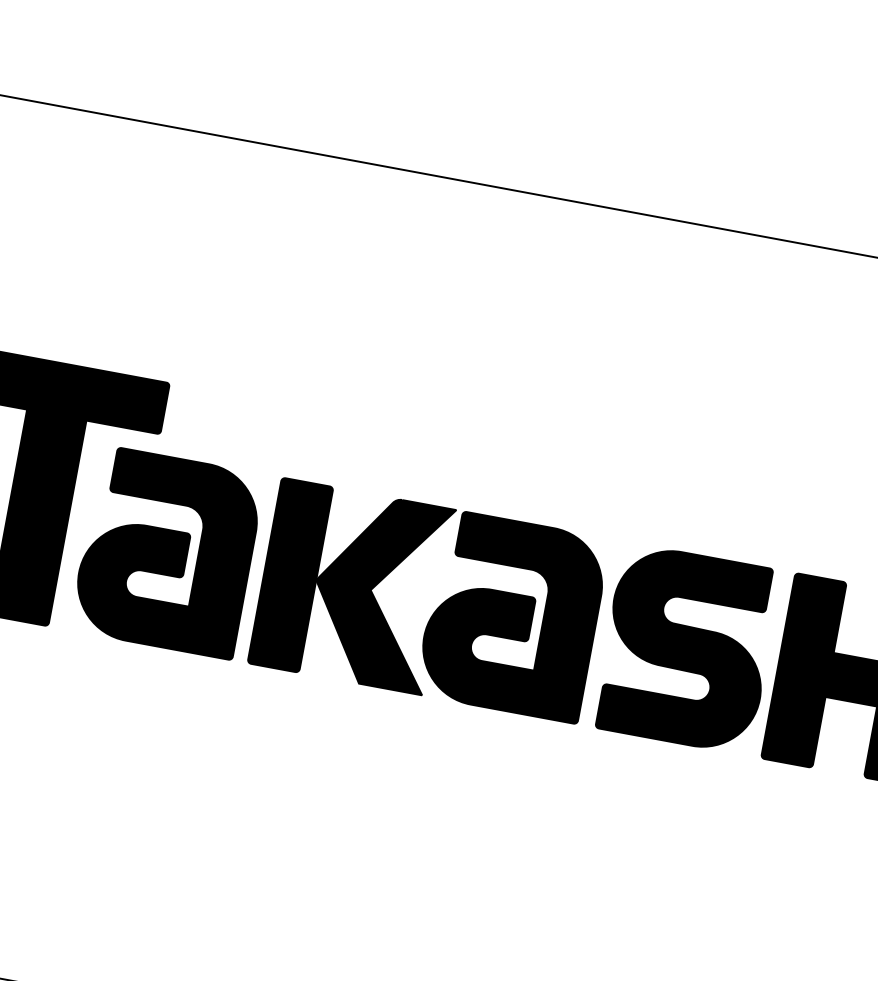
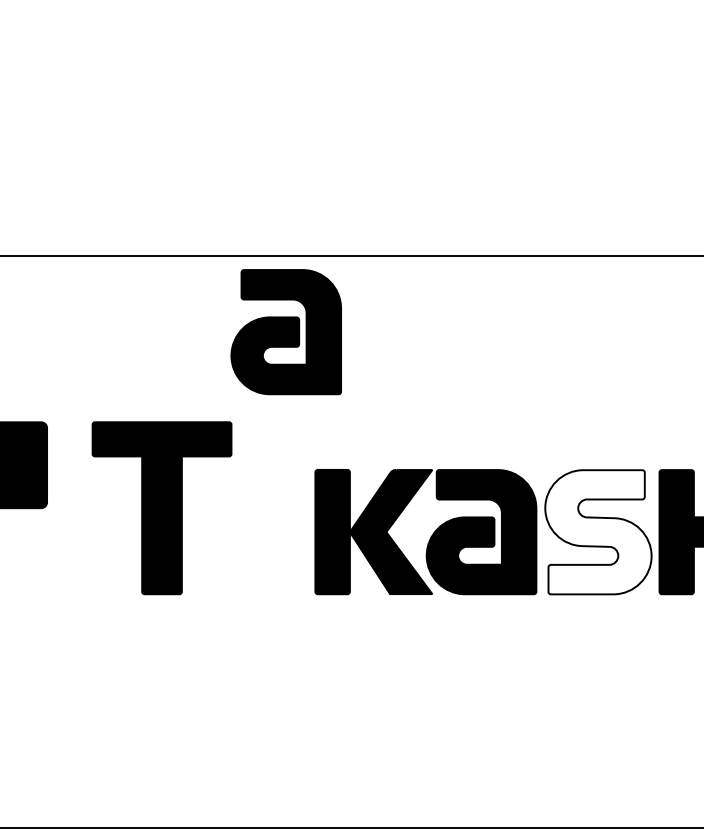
part: (166, 552) -> (285, 332), moved
fill: (687, 649) -> (598, 532), removed

